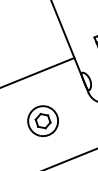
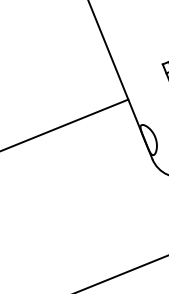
part: (42, 120) -> (73, 207), removed

